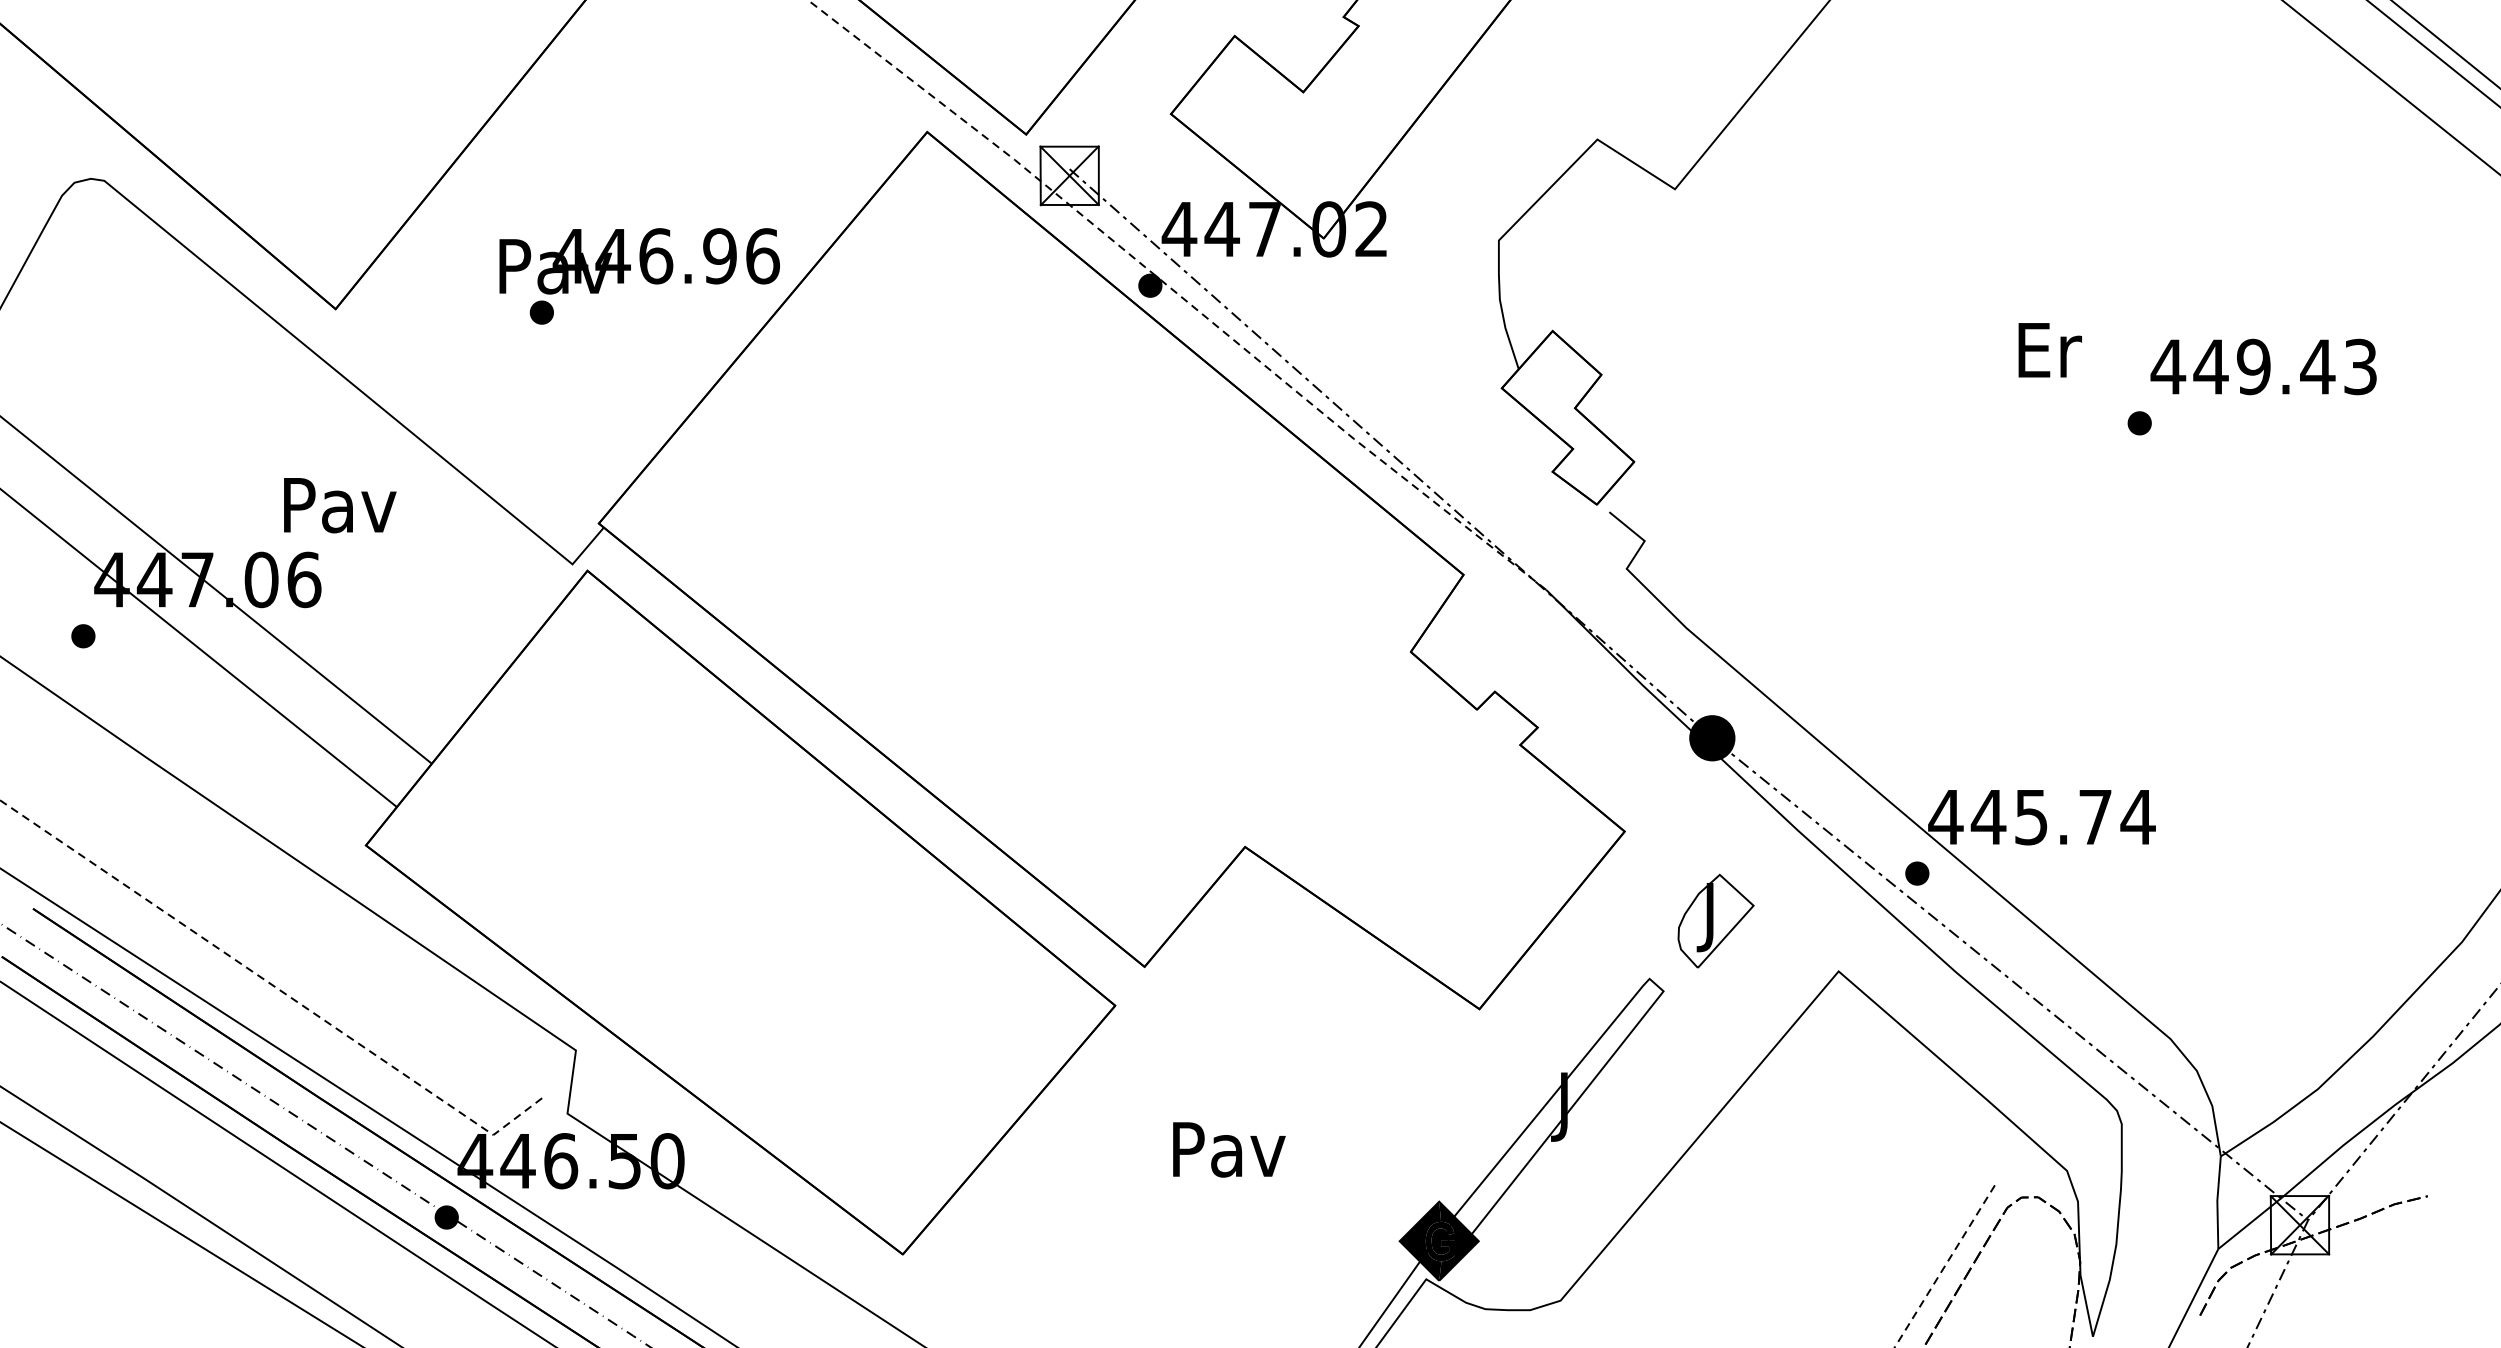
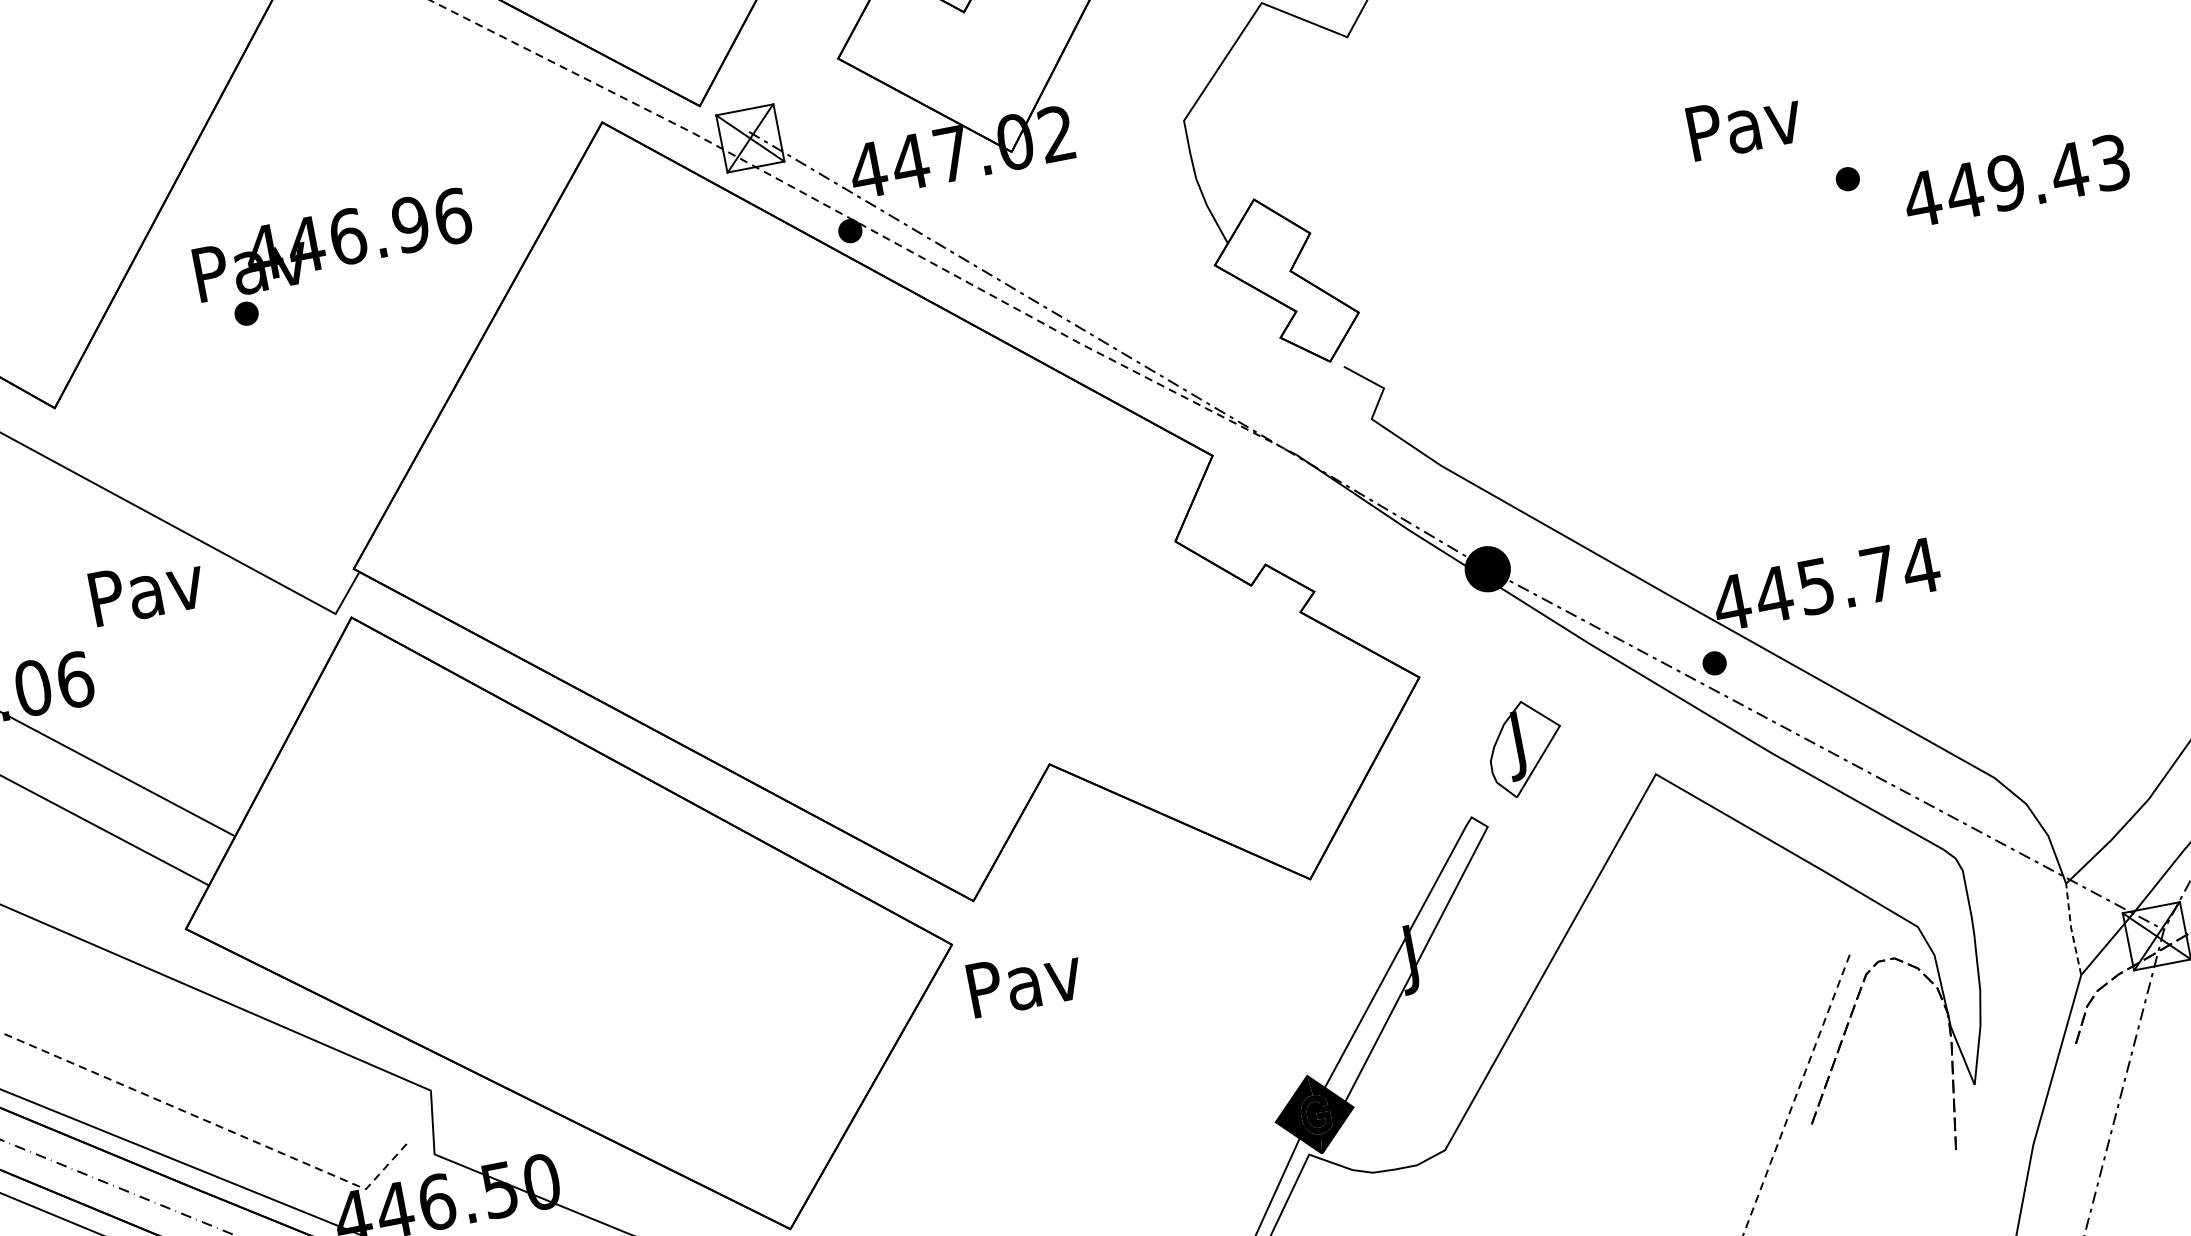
text: (639, 276) -> (335, 259), moved
text: (2049, 350) -> (1745, 124), Er -> Pav
text: (2263, 366) -> (2015, 180), moved
text: (340, 505) -> (147, 590), moved
text: (1229, 1149) -> (1025, 981), moved
line: (2217, 1201) -> (2071, 928), solid -> dashed

